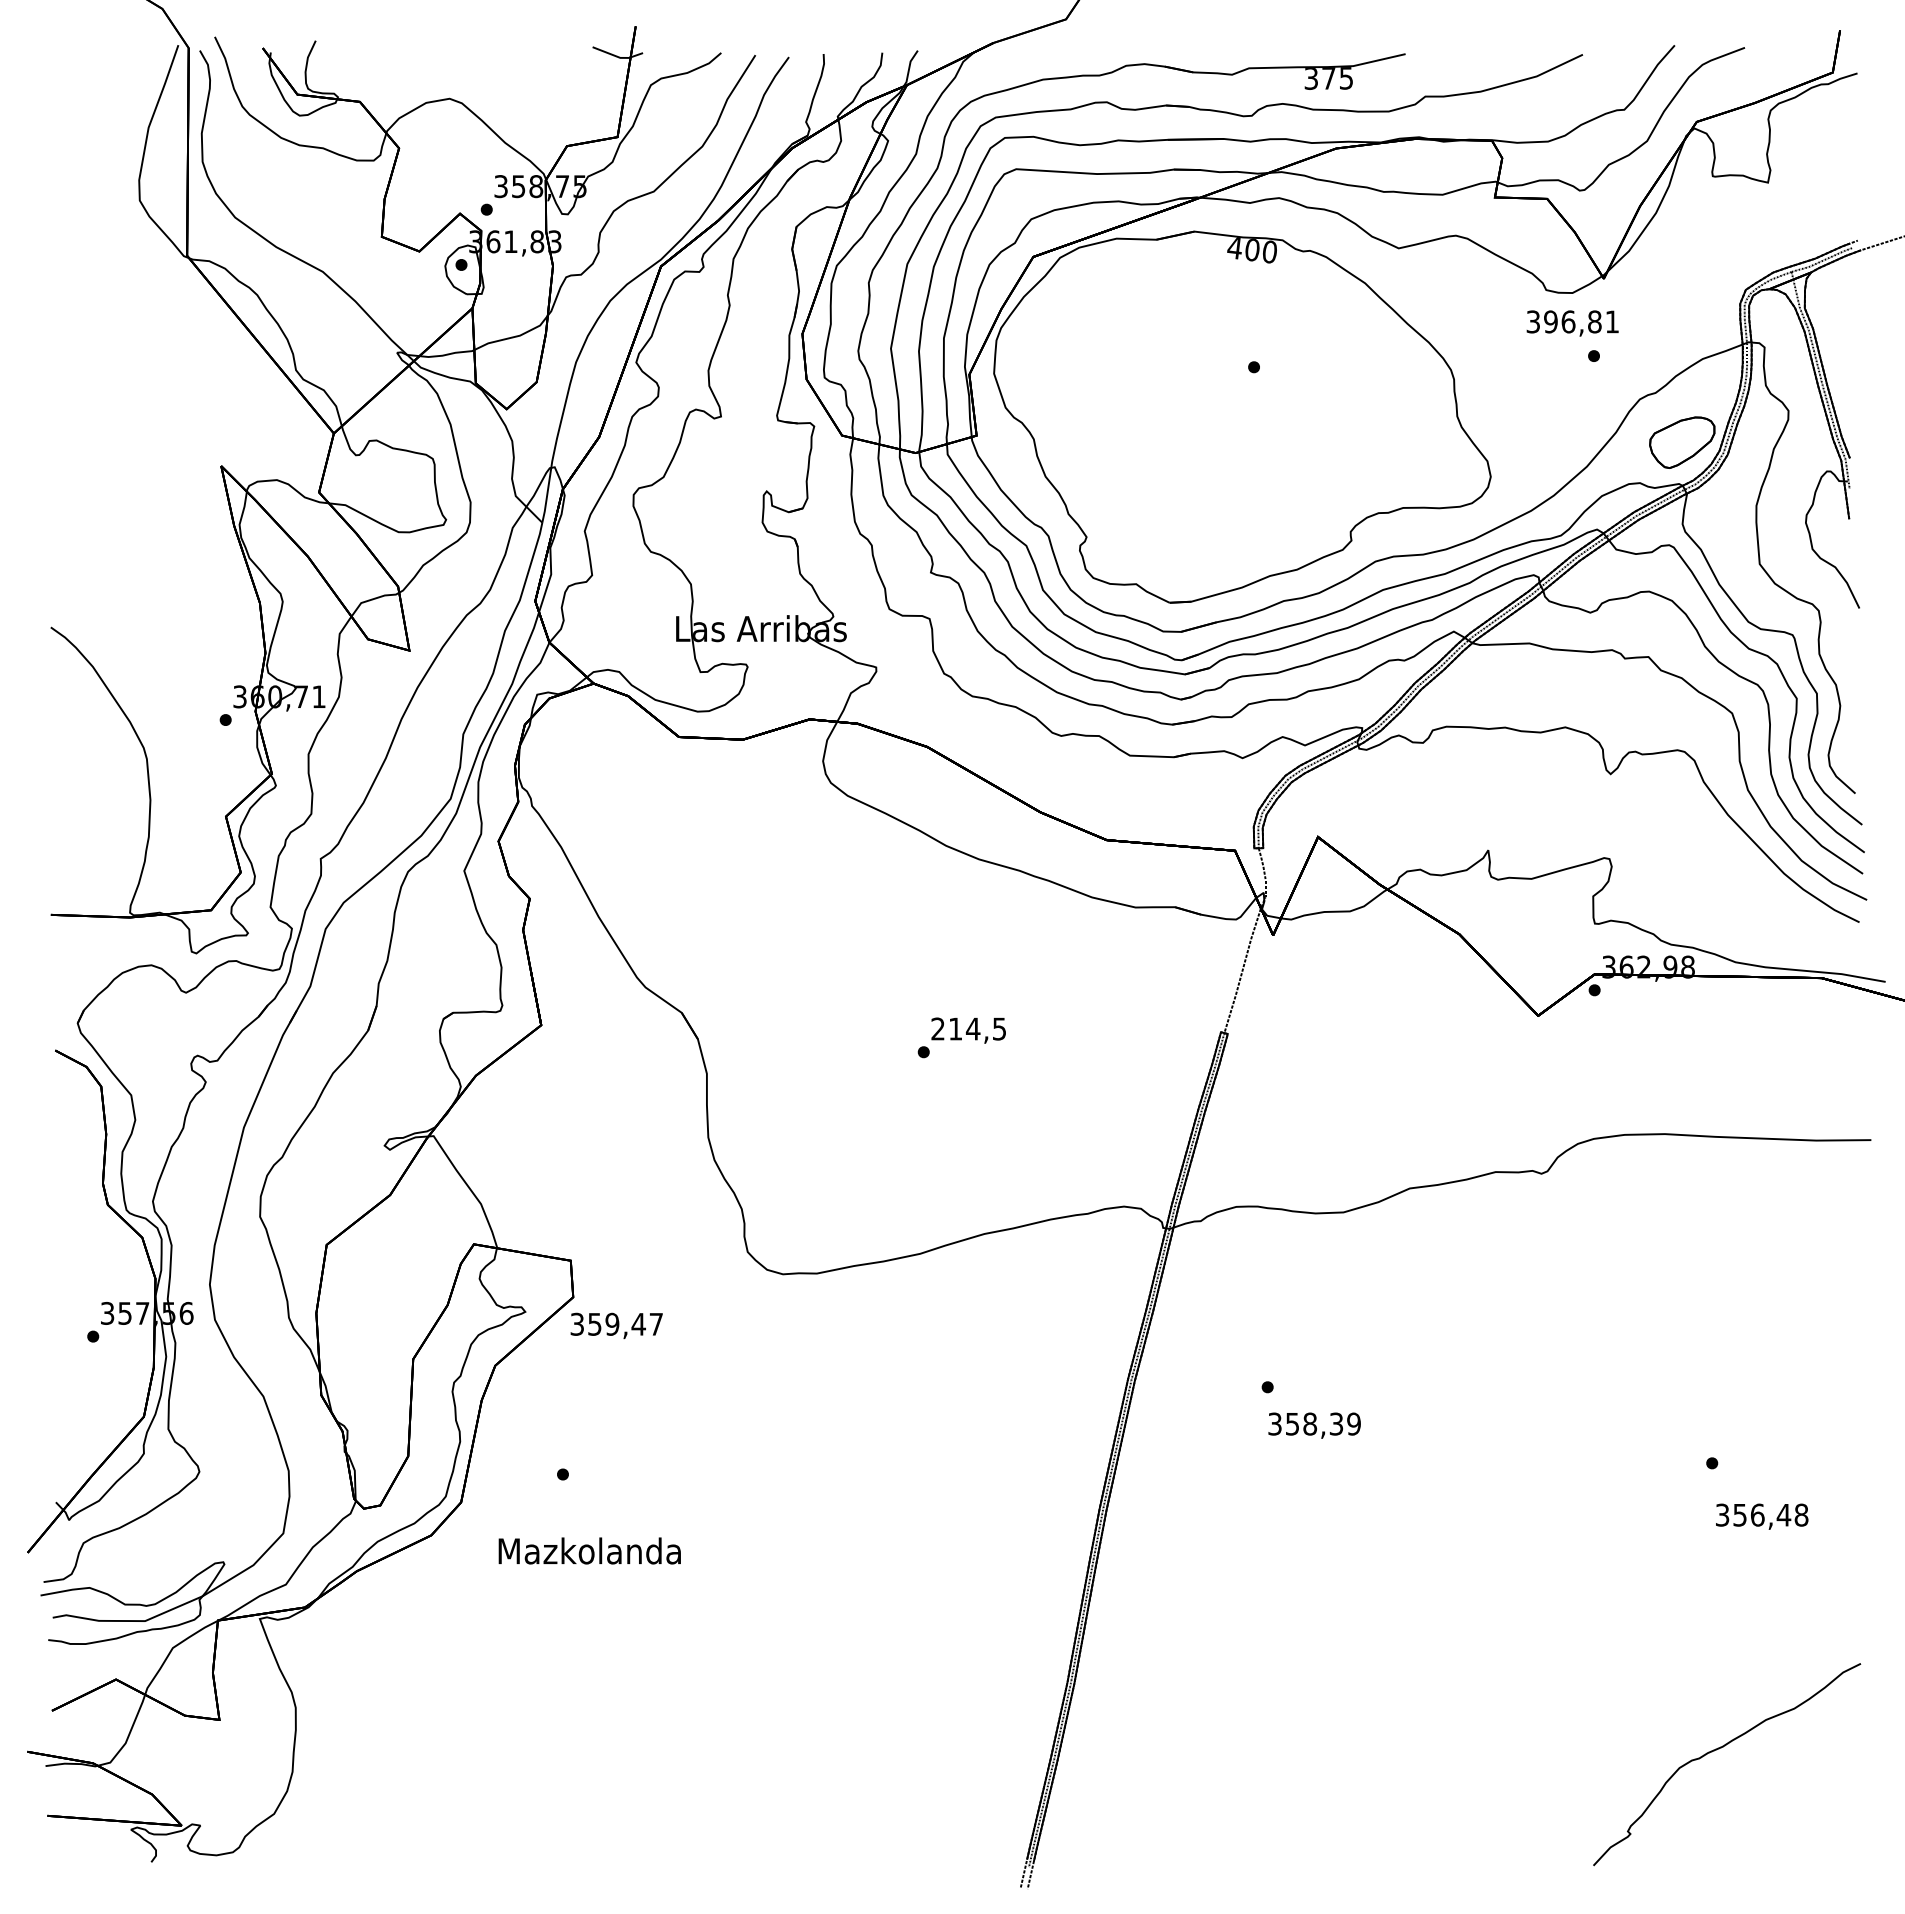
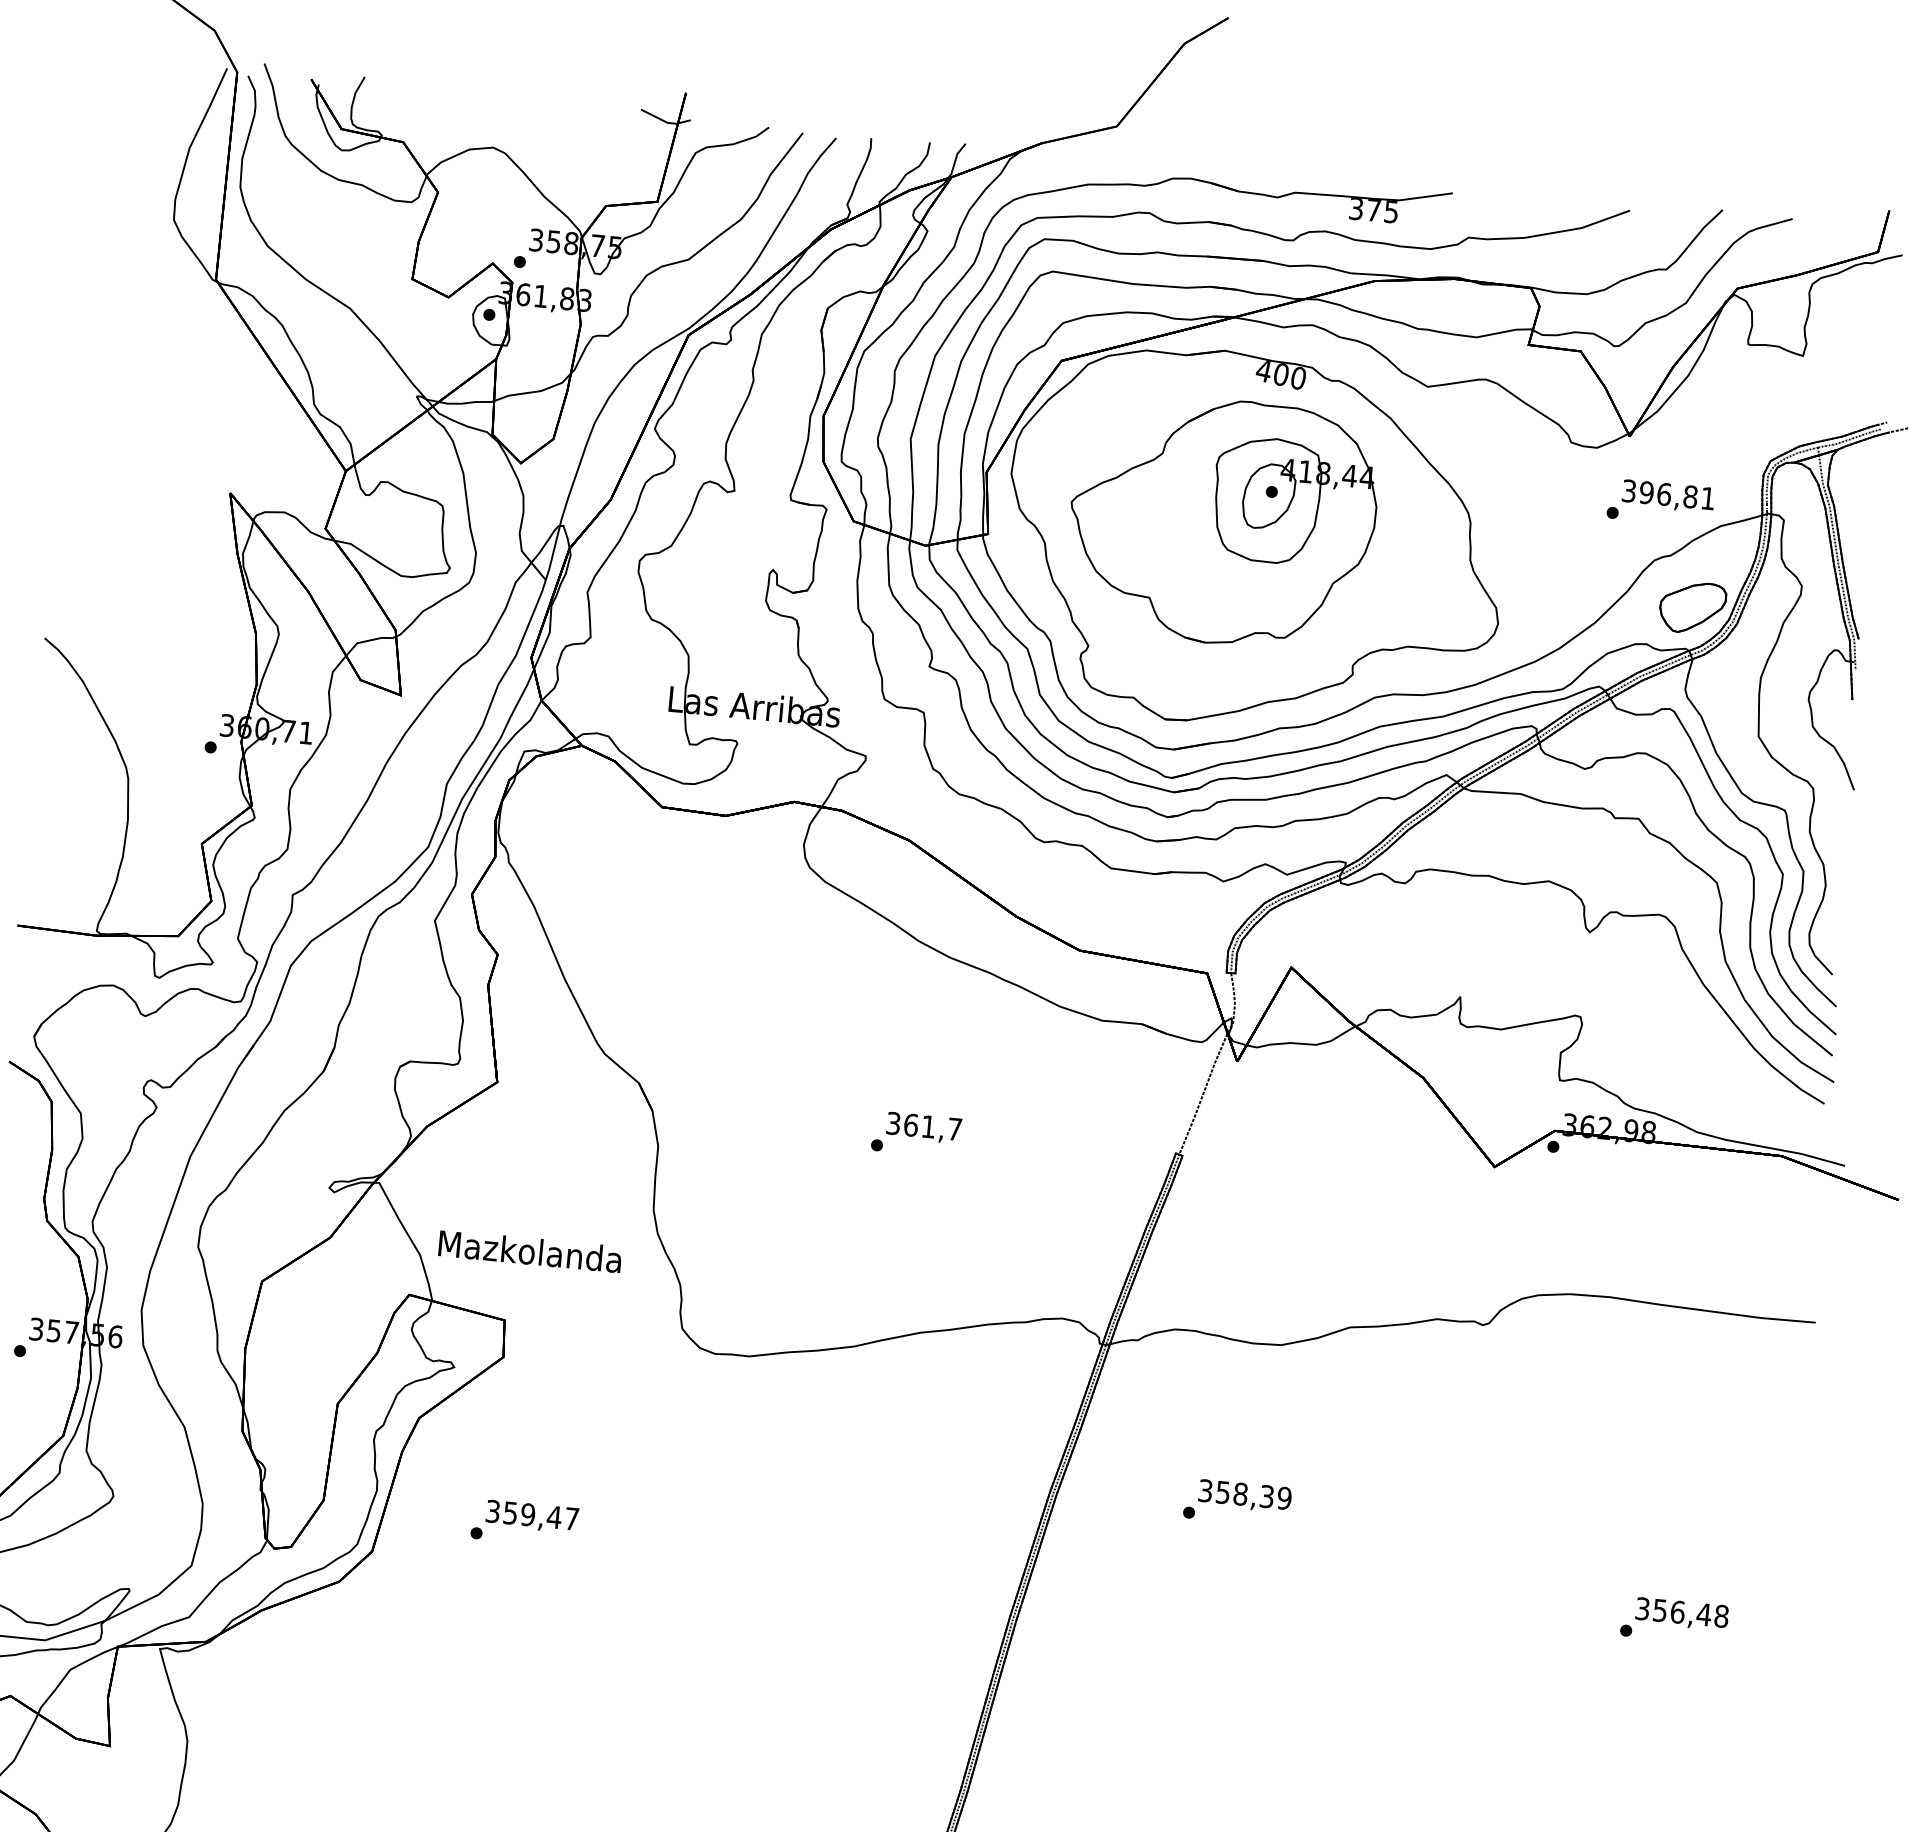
text: (1572, 323) -> (1668, 496), moved
part: (1207, 401) -> (1222, 521), added
text: (968, 1028) -> (923, 1125), 214,5 -> 361,7
text: (616, 1325) -> (532, 1516), moved
text: (1314, 1425) -> (1244, 1496), moved
text: (1762, 1516) -> (1682, 1614), moved
text: (589, 1550) -> (529, 1250), moved

